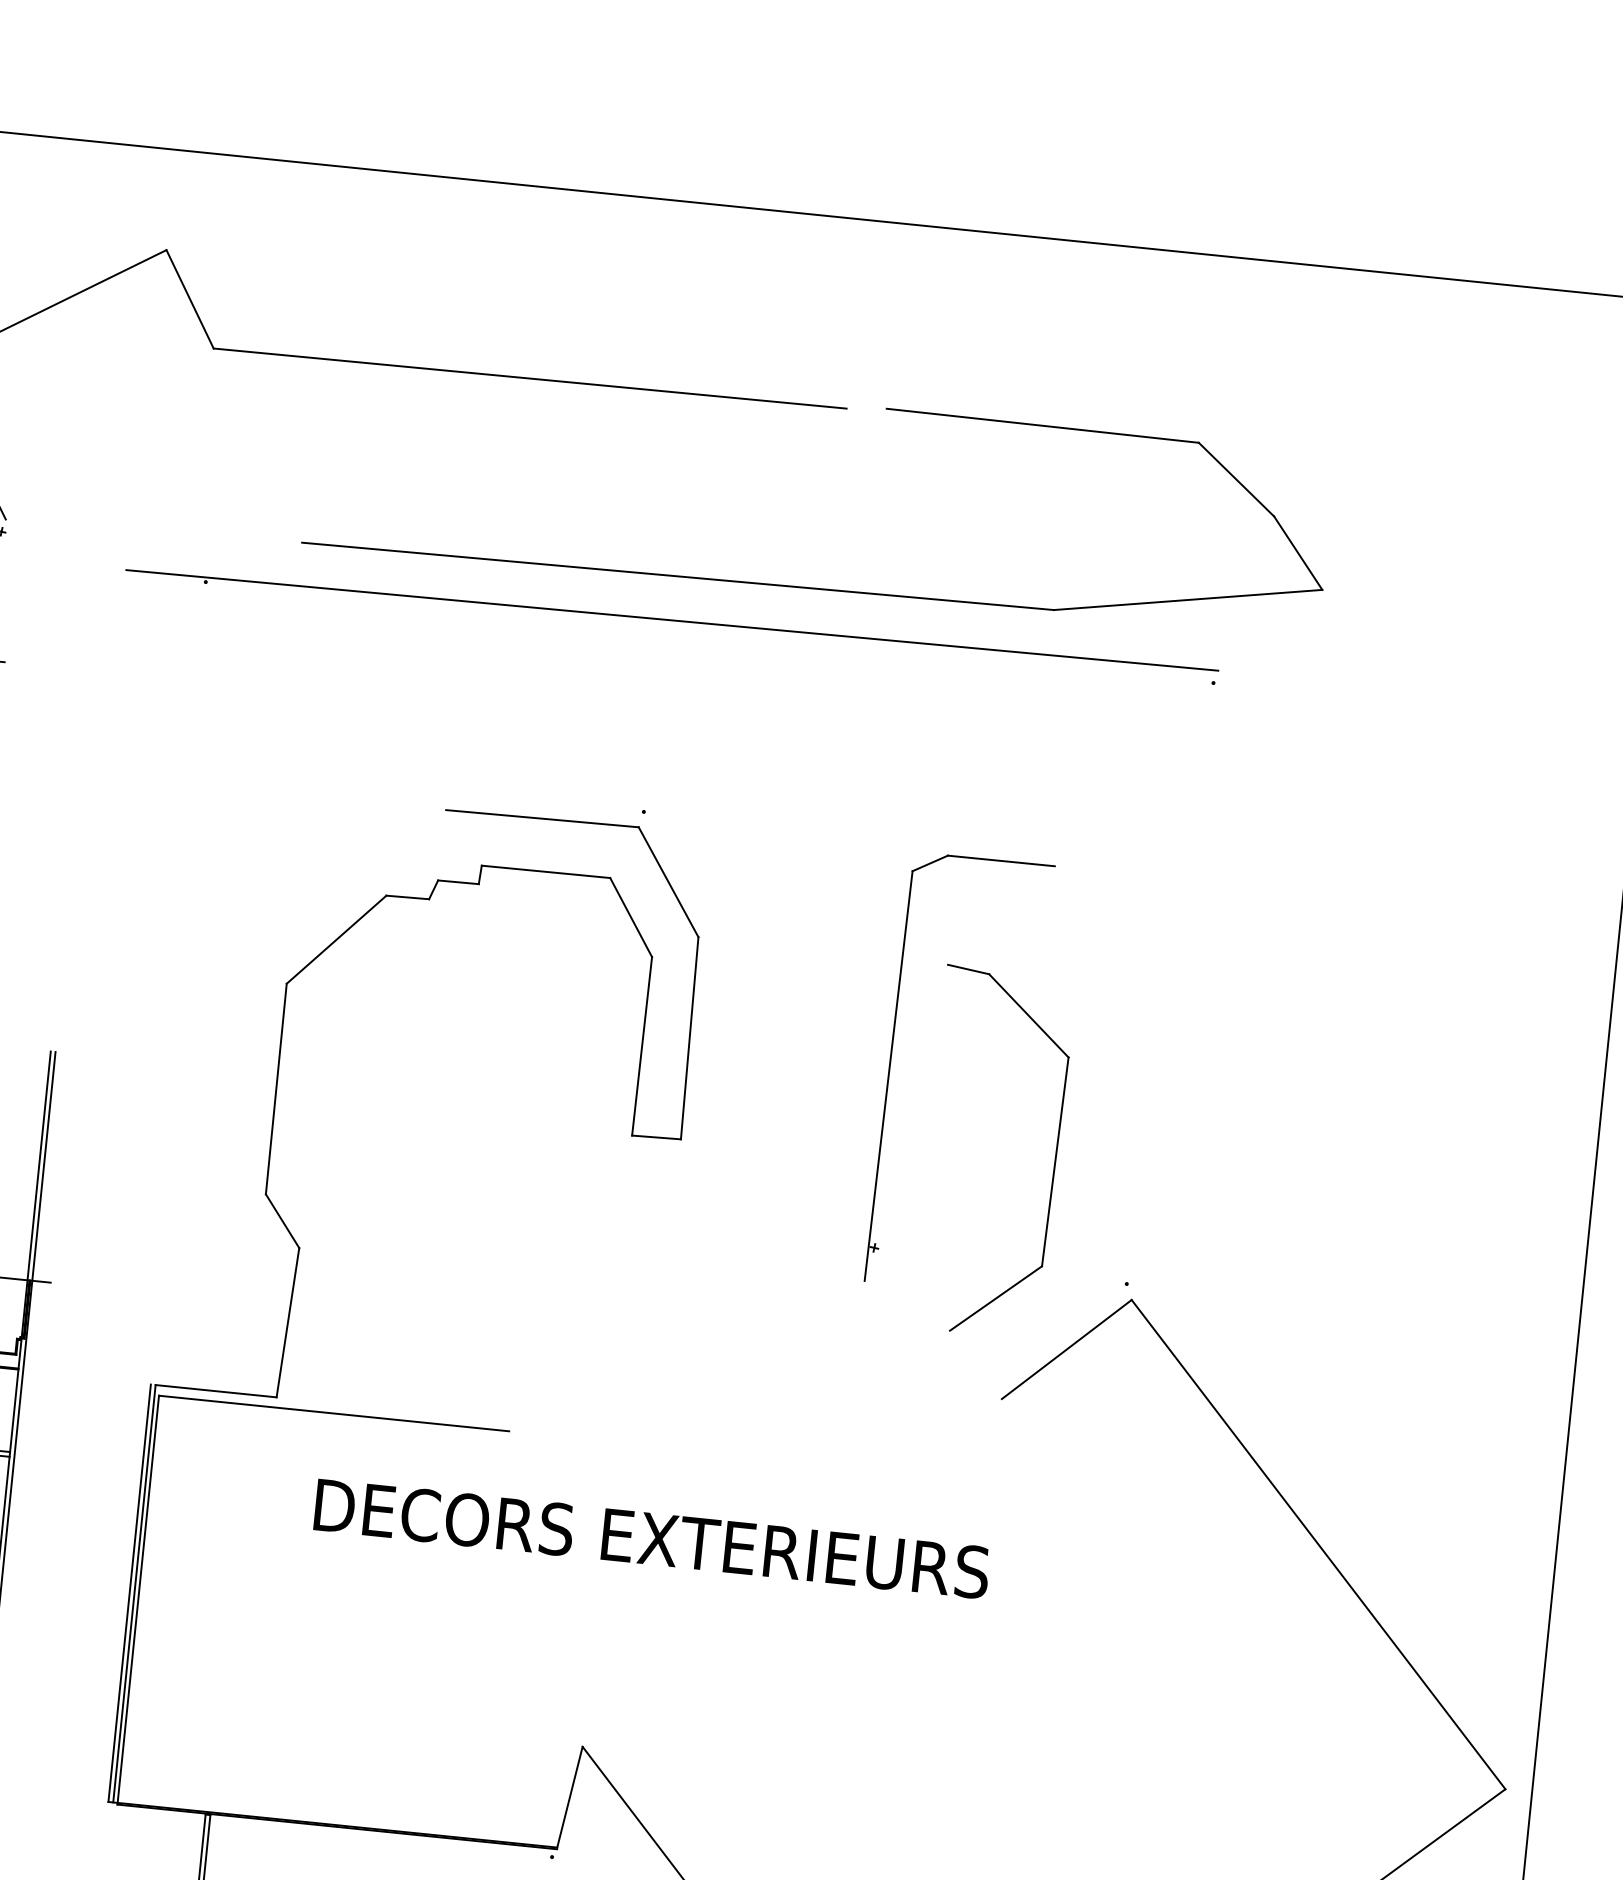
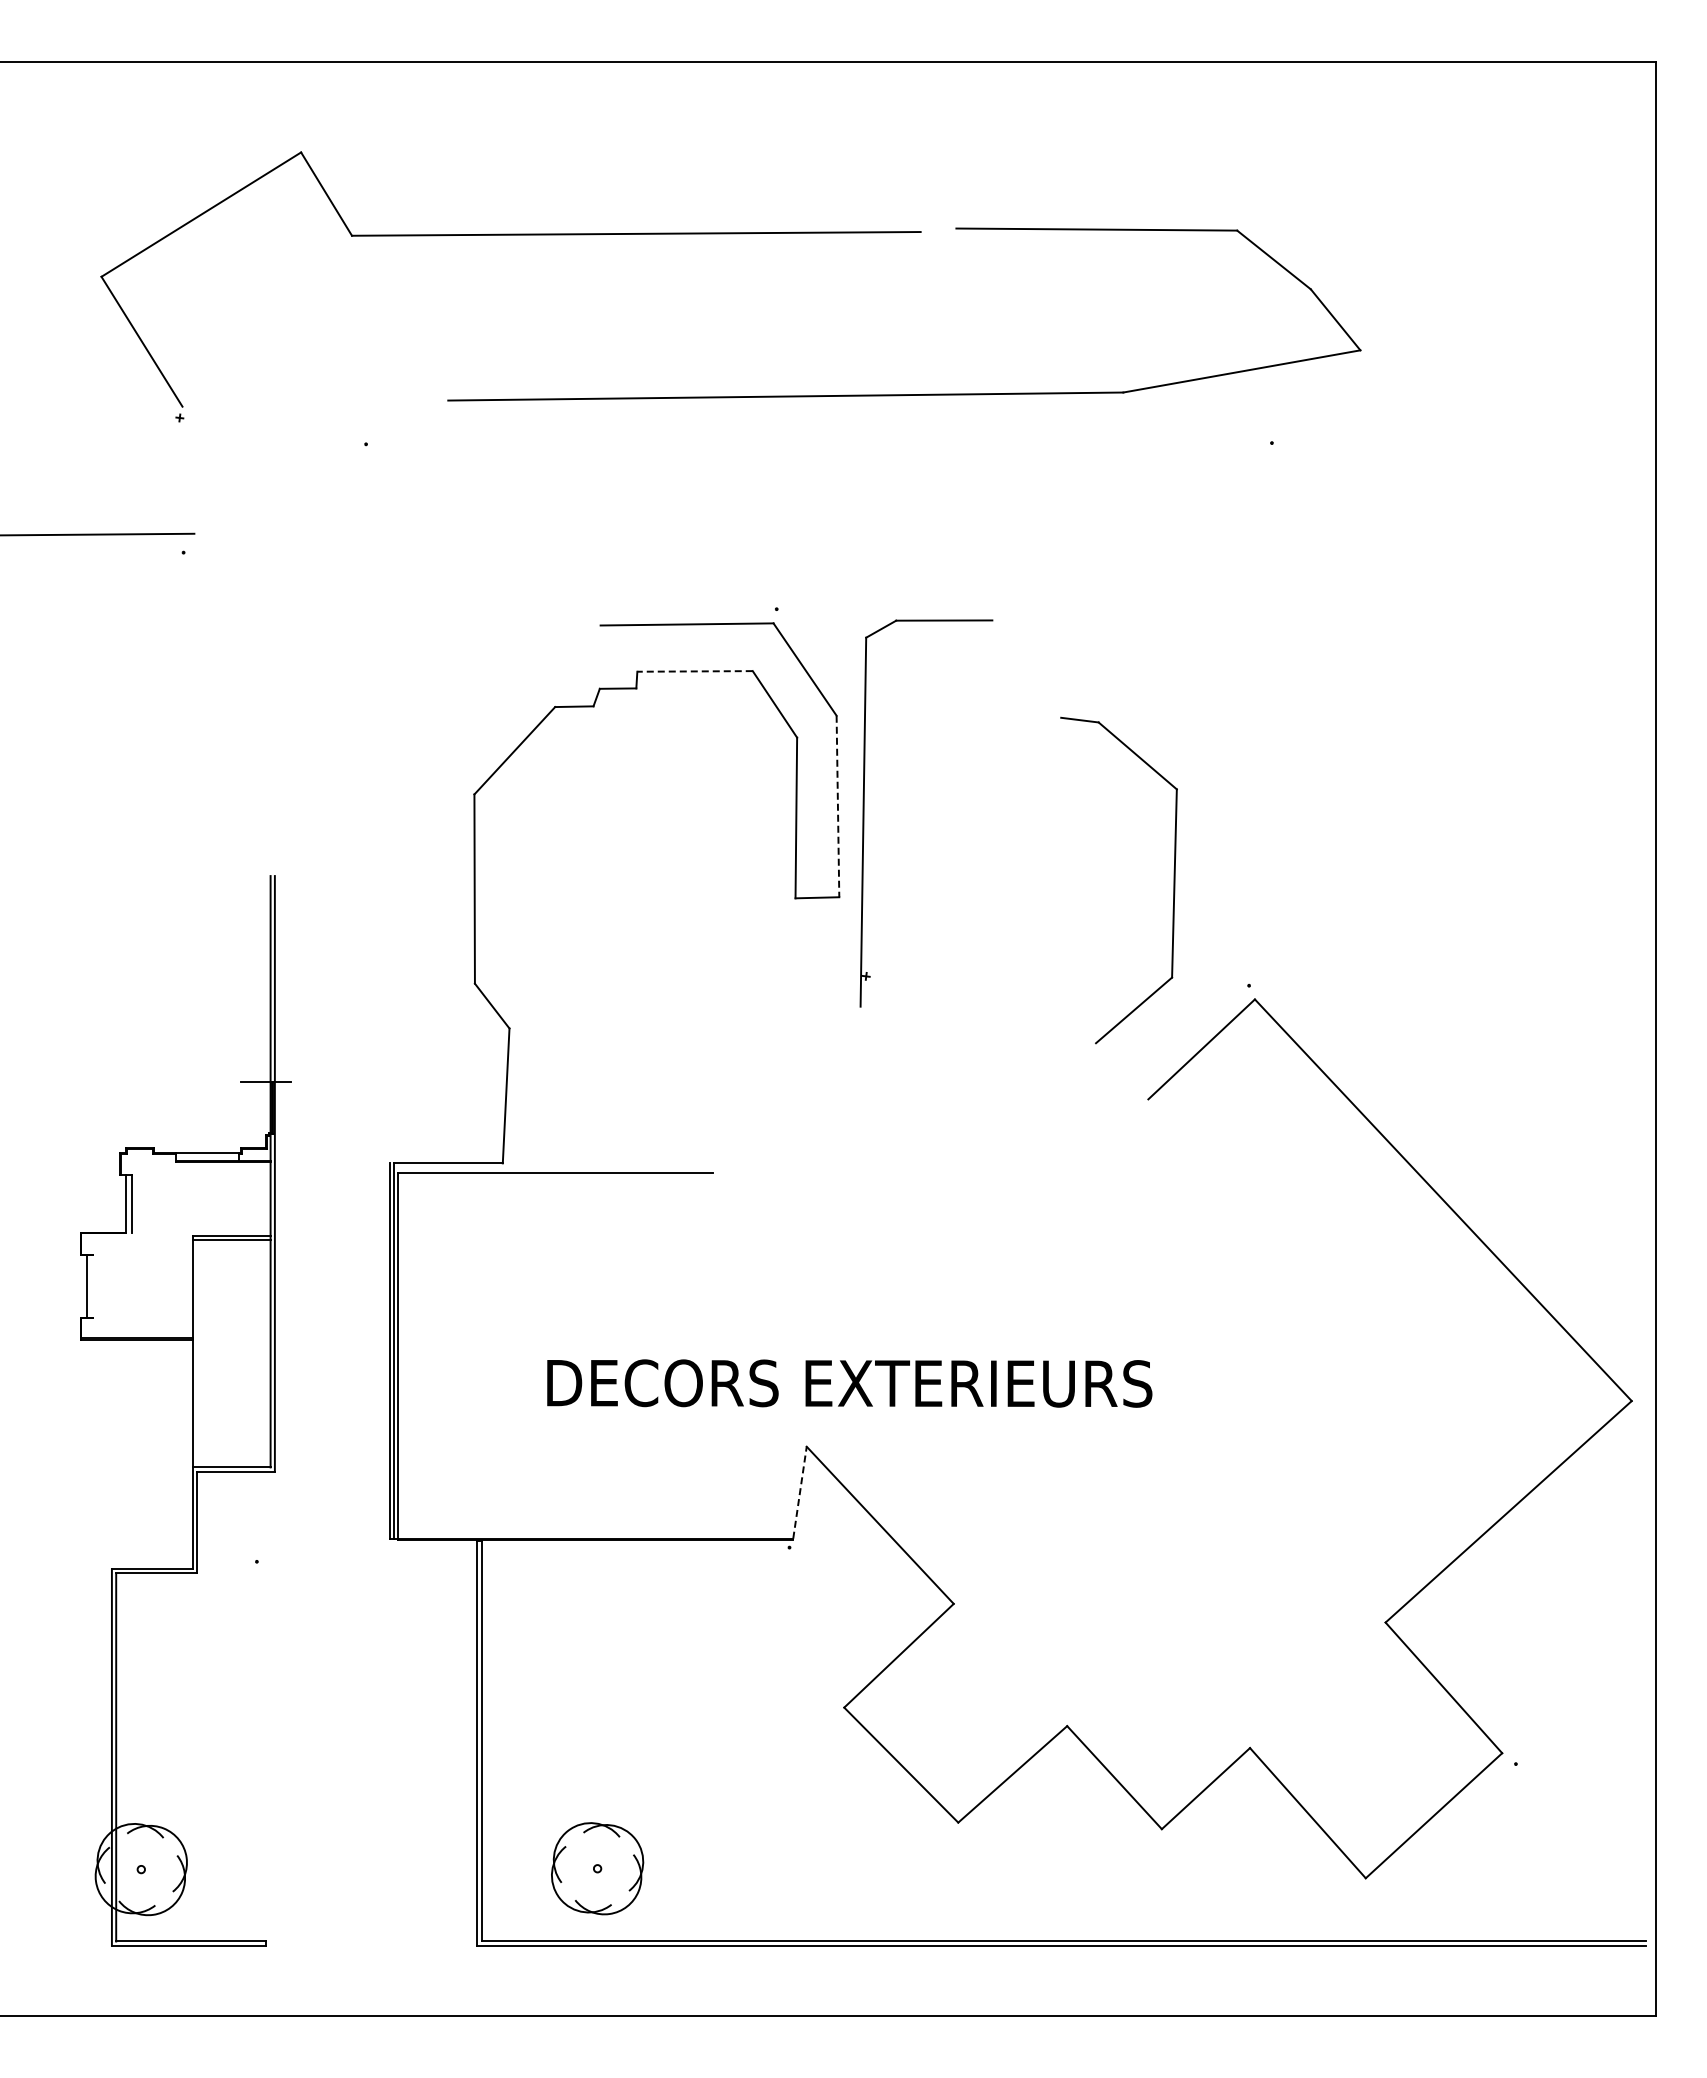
line: (672, 619) -> (784, 435), removed
line: (546, 871) -> (695, 671), solid -> dashed
line: (689, 1038) -> (837, 806), solid -> dashed
part: (890, 1066) -> (864, 813), moved
text: (651, 1538) -> (849, 1383), moved
line: (570, 1797) -> (800, 1492), solid -> dashed

